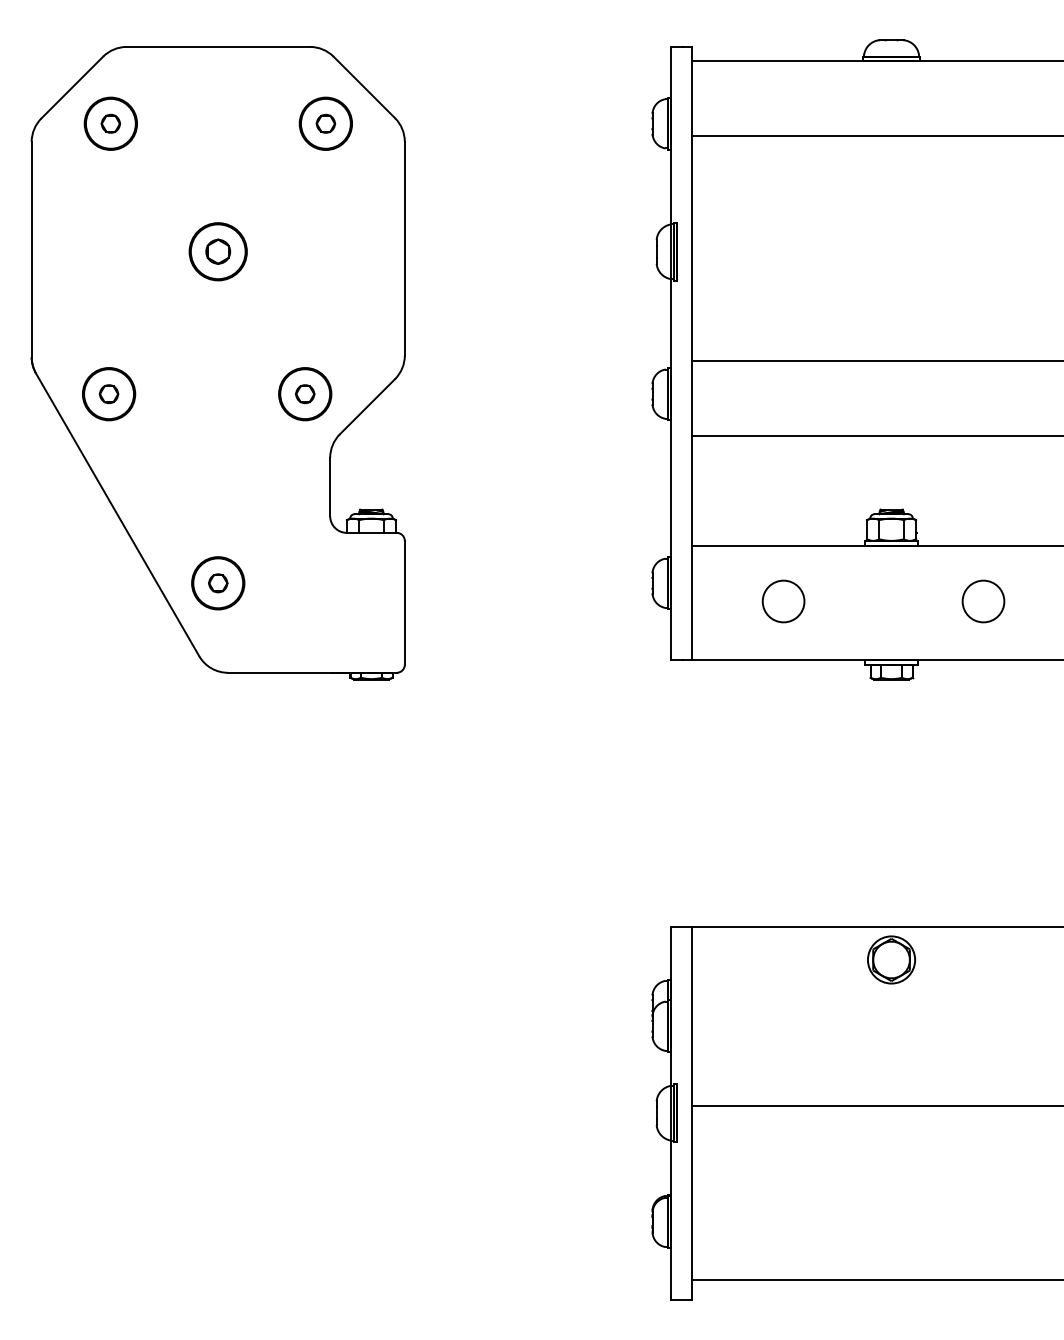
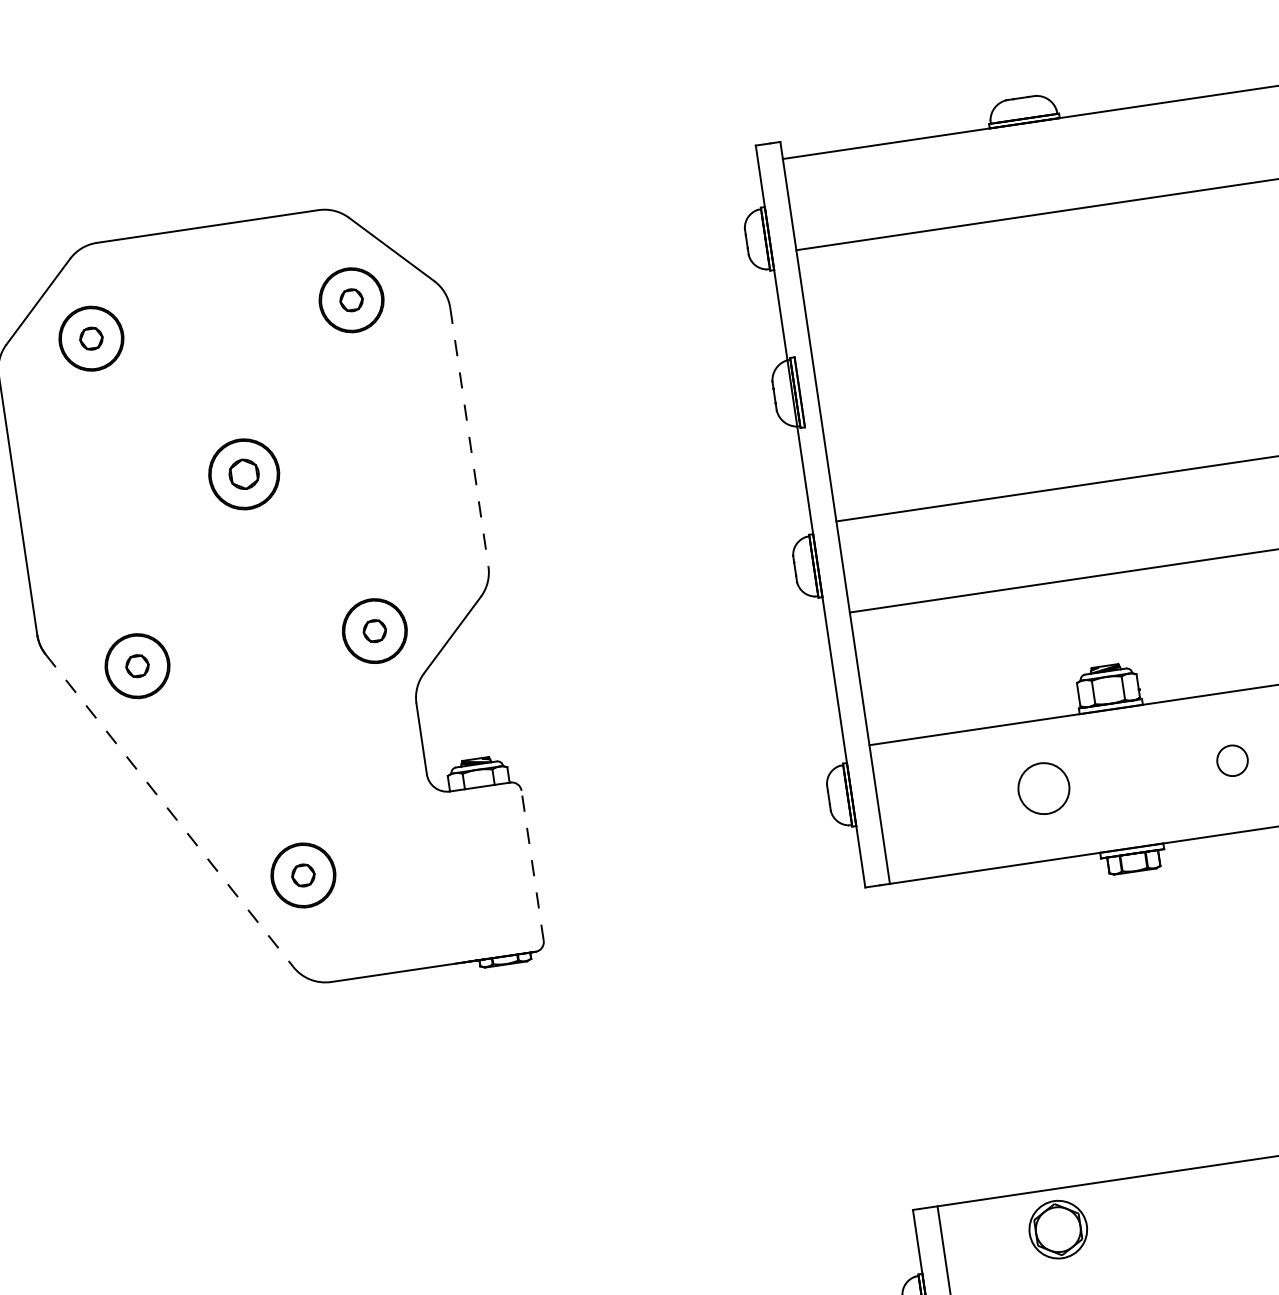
line: (404, 248) -> (468, 437), solid -> dashed
line: (117, 515) -> (169, 811), solid -> dashed
circle: (783, 601) -> (1043, 788), moved
circle: (983, 601) -> (1232, 760), size x0.6
line: (404, 602) -> (532, 865), solid -> dashed
part: (891, 959) -> (1058, 1229), moved

